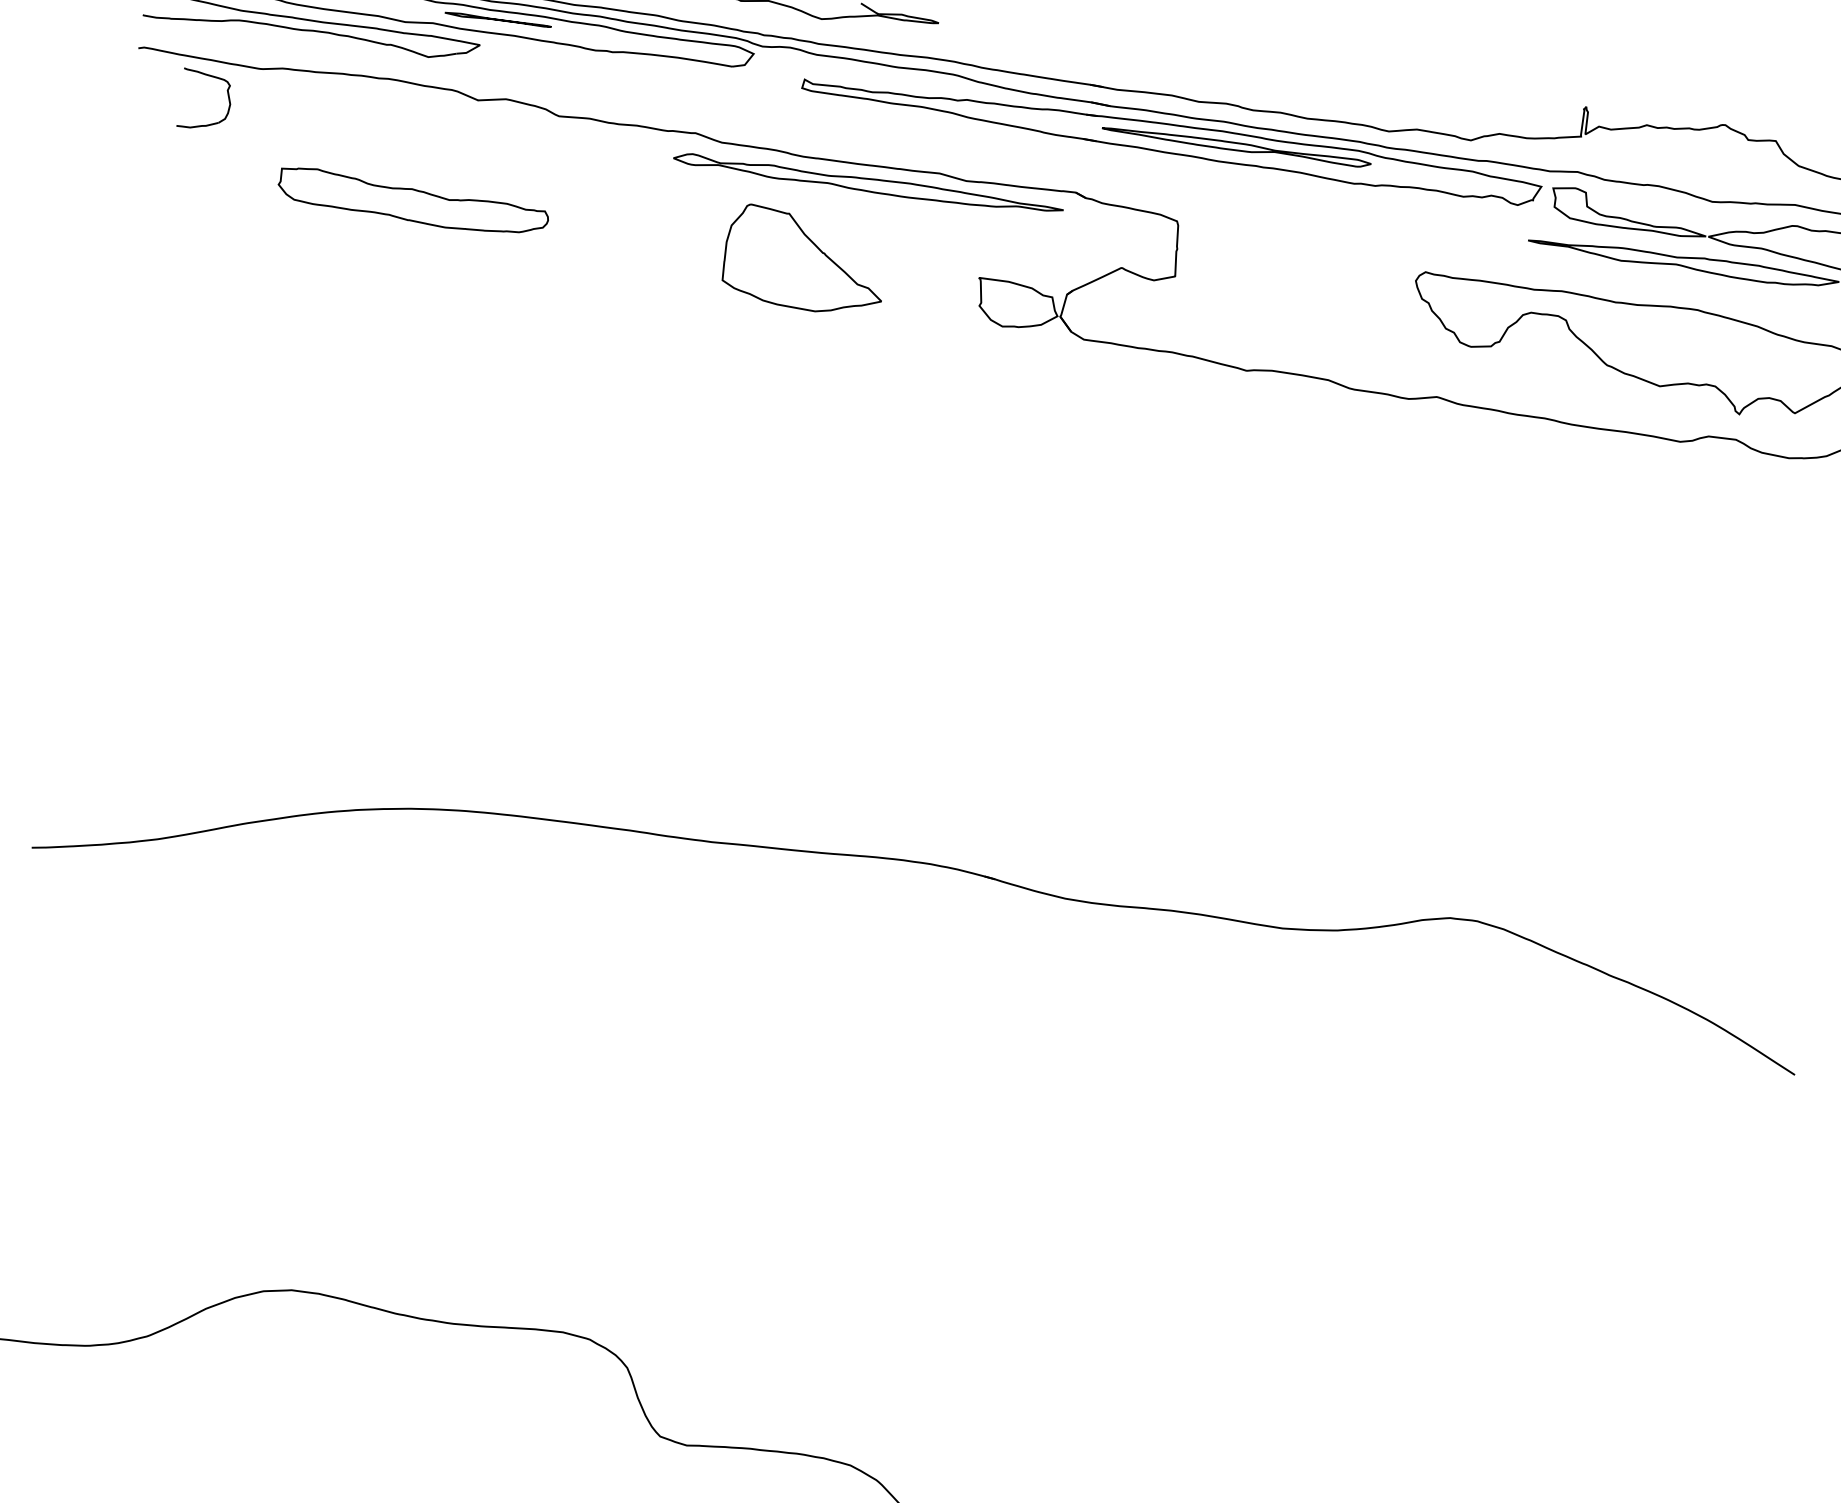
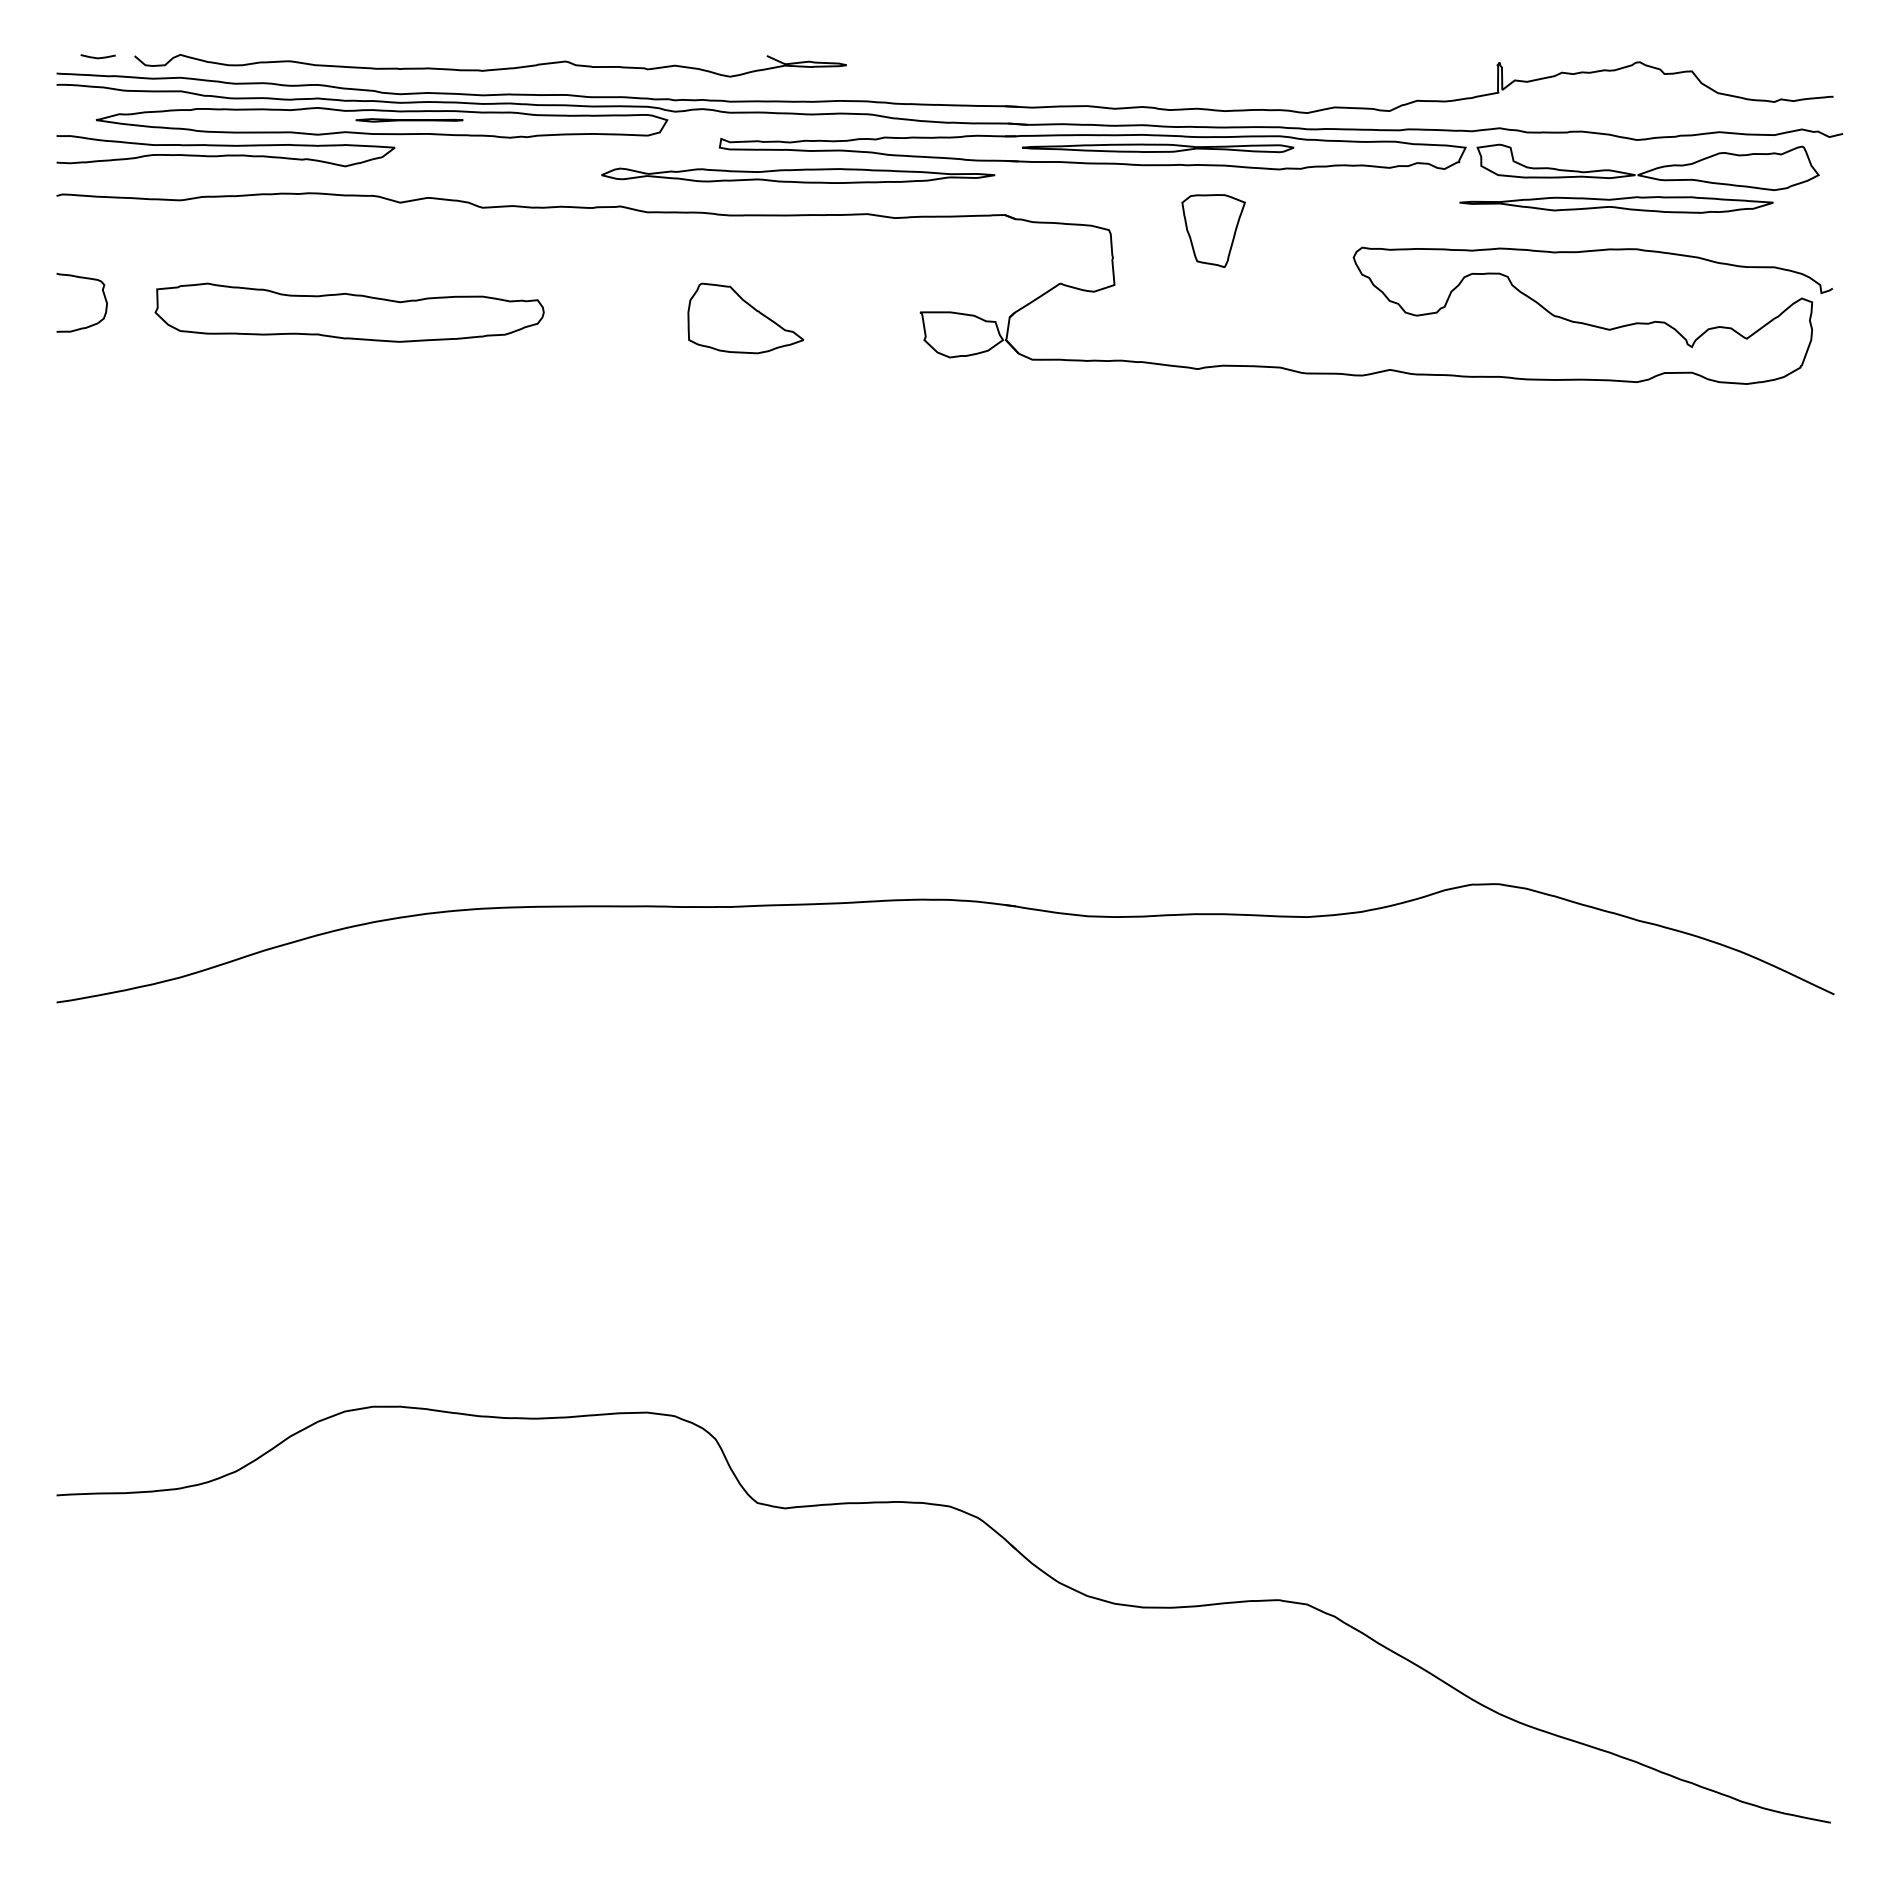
part: (227, 96) -> (103, 295), moved
part: (868, 184) -> (798, 175), moved
part: (413, 202) -> (349, 312), size x1.43
part: (1280, 235) -> (1213, 230), added
part: (805, 260) -> (745, 318), size x0.71

